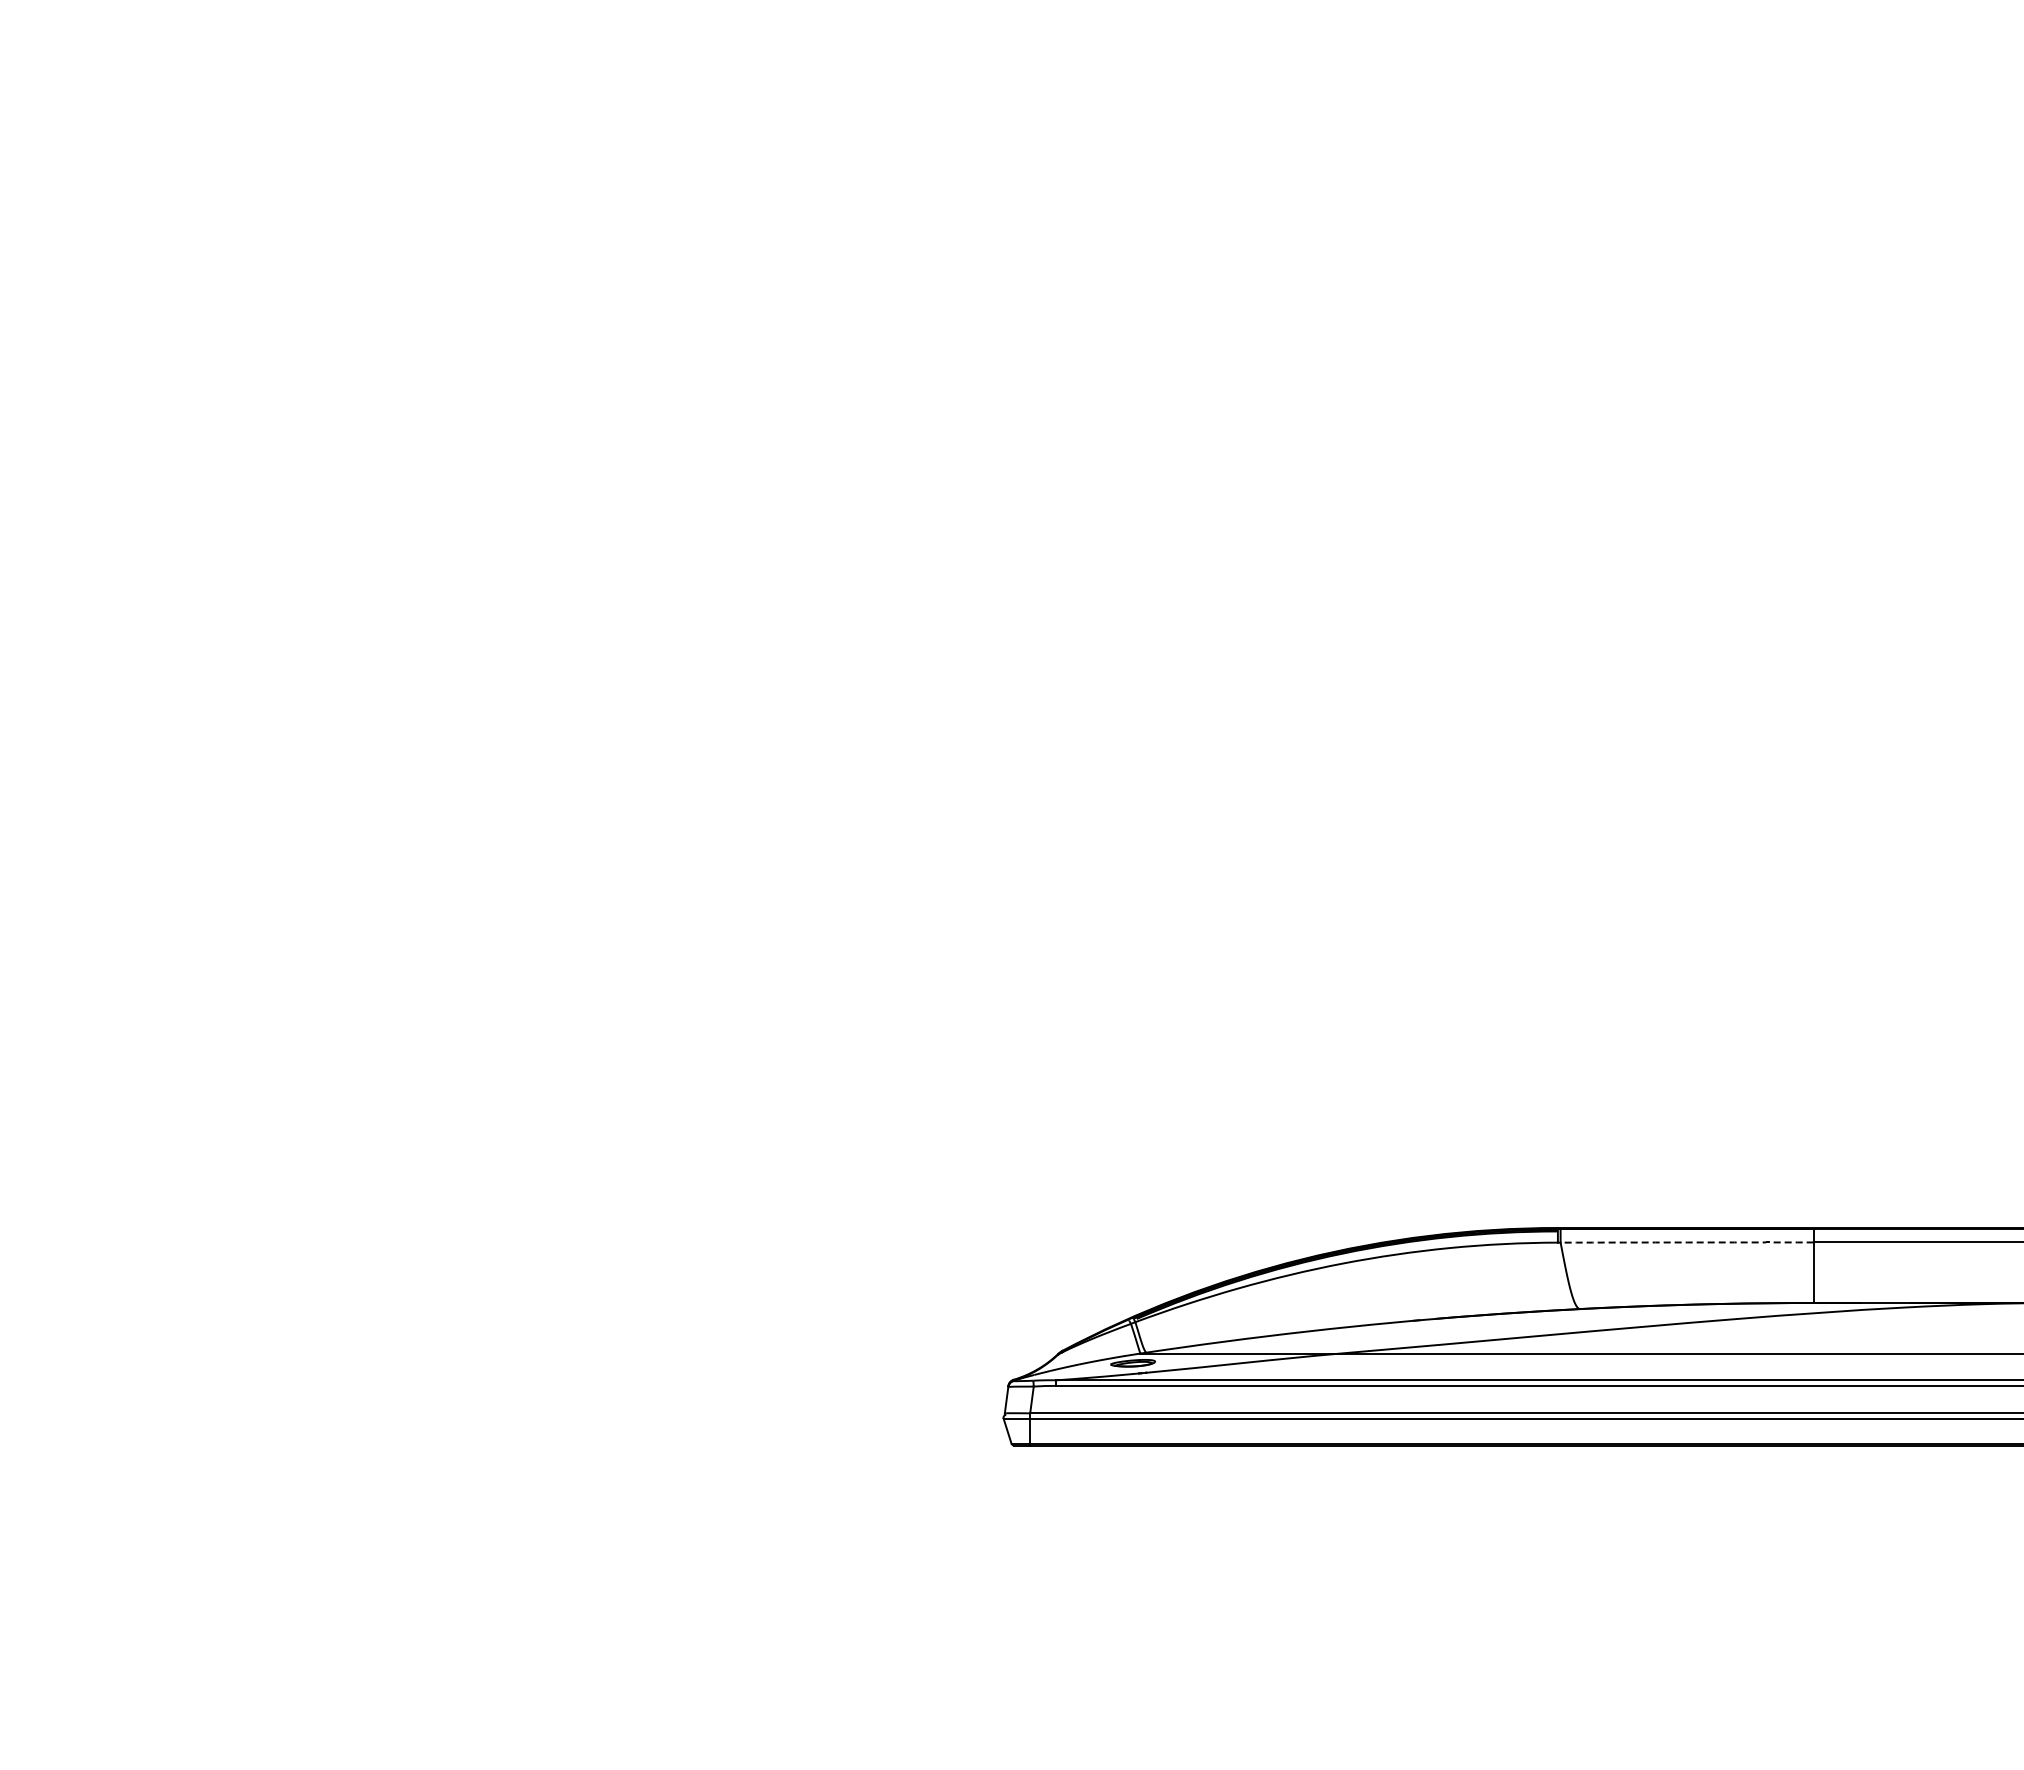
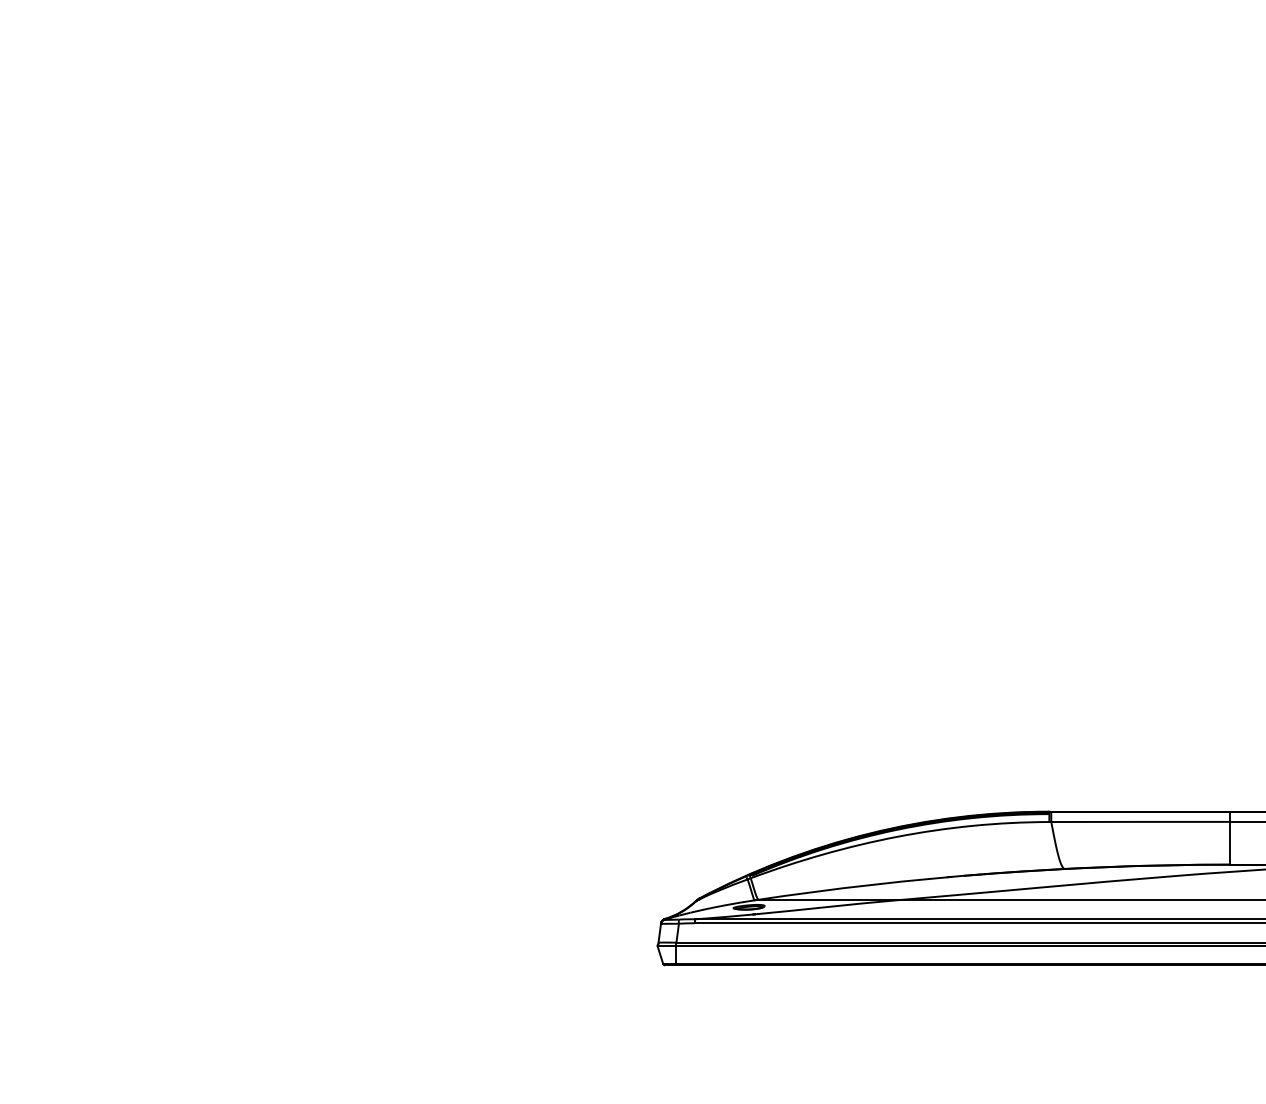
arc: (1687, 1242) -> (1140, 821), dashed -> solid

